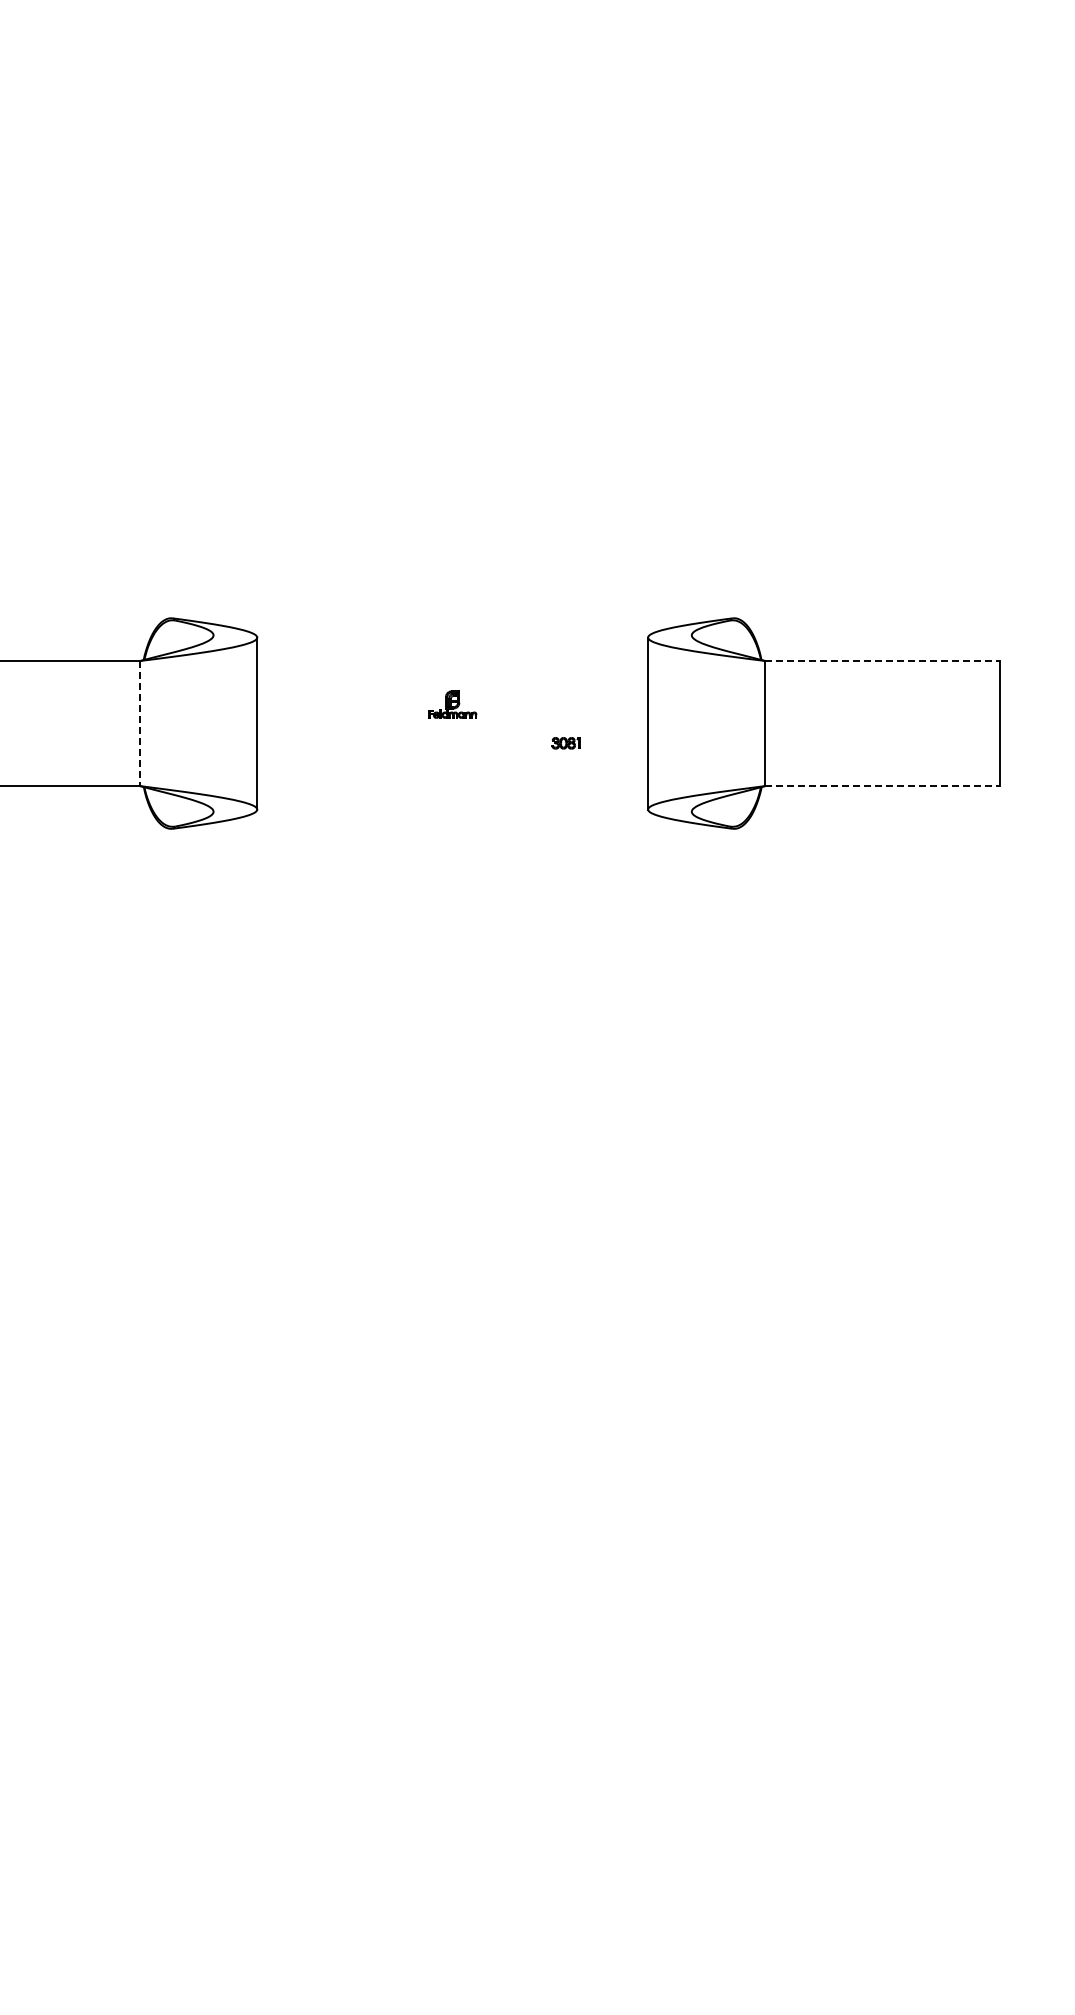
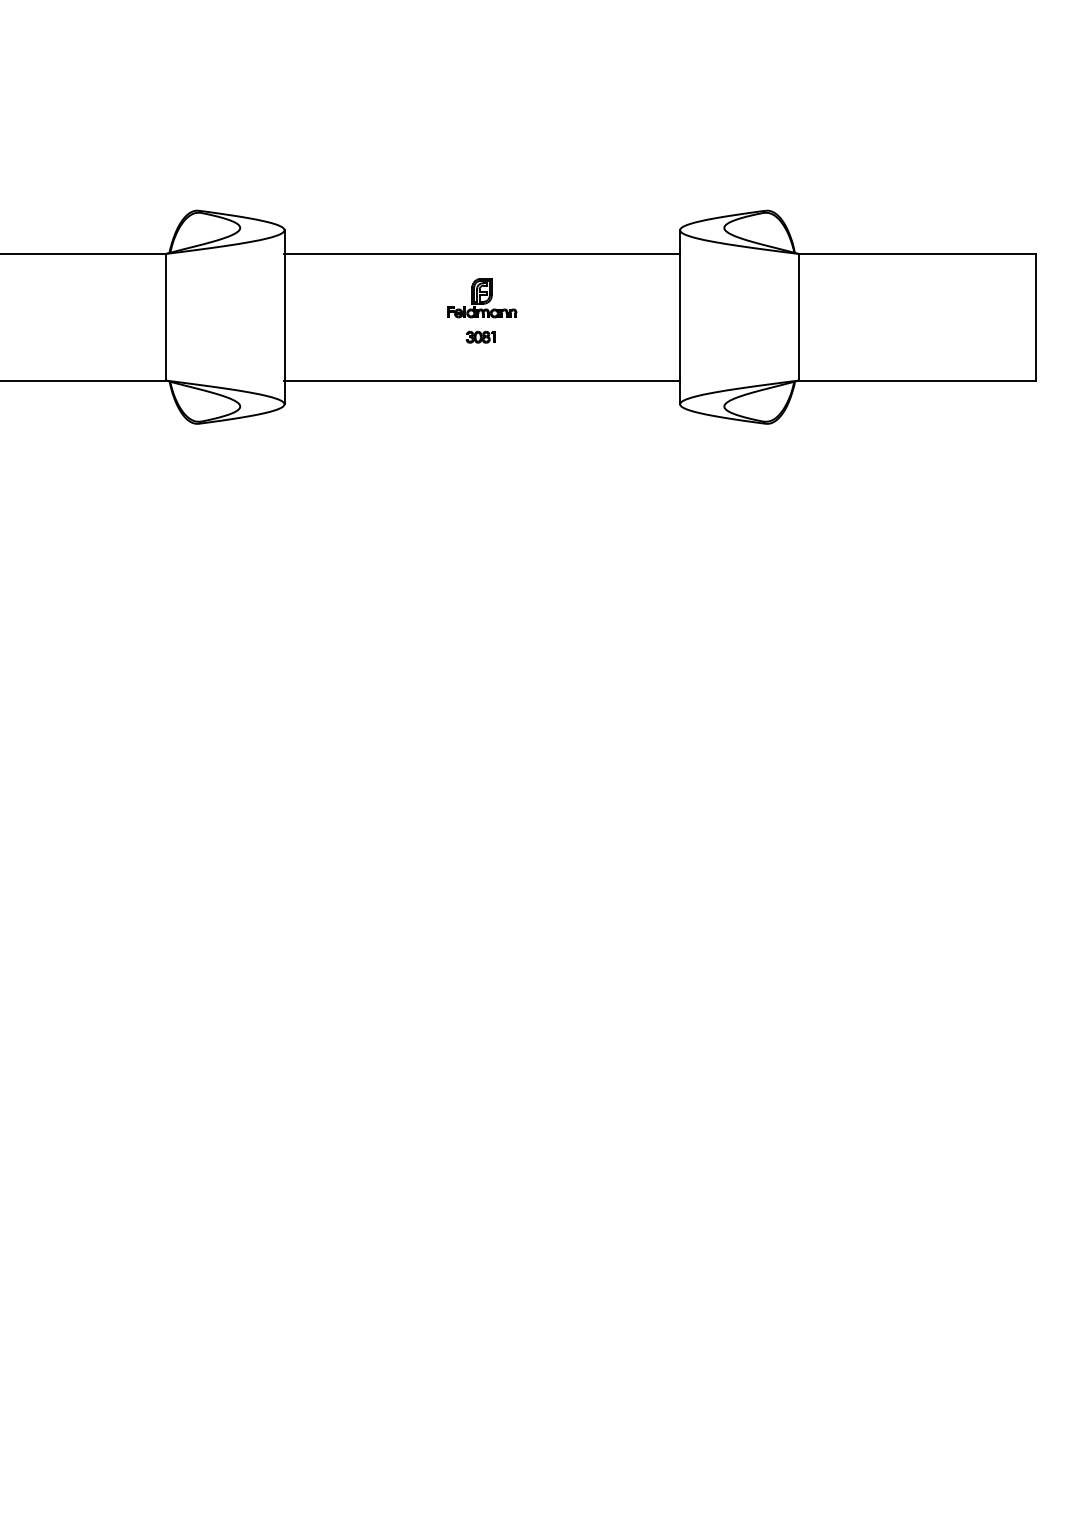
line: (452, 661) -> (482, 254), added
line: (883, 661) -> (918, 254), dashed -> solid
part: (452, 704) -> (482, 297), size x1.43
line: (140, 723) -> (166, 317), dashed -> solid
part: (565, 743) -> (480, 337), moved
line: (452, 786) -> (482, 380), added
line: (883, 786) -> (918, 380), dashed -> solid

